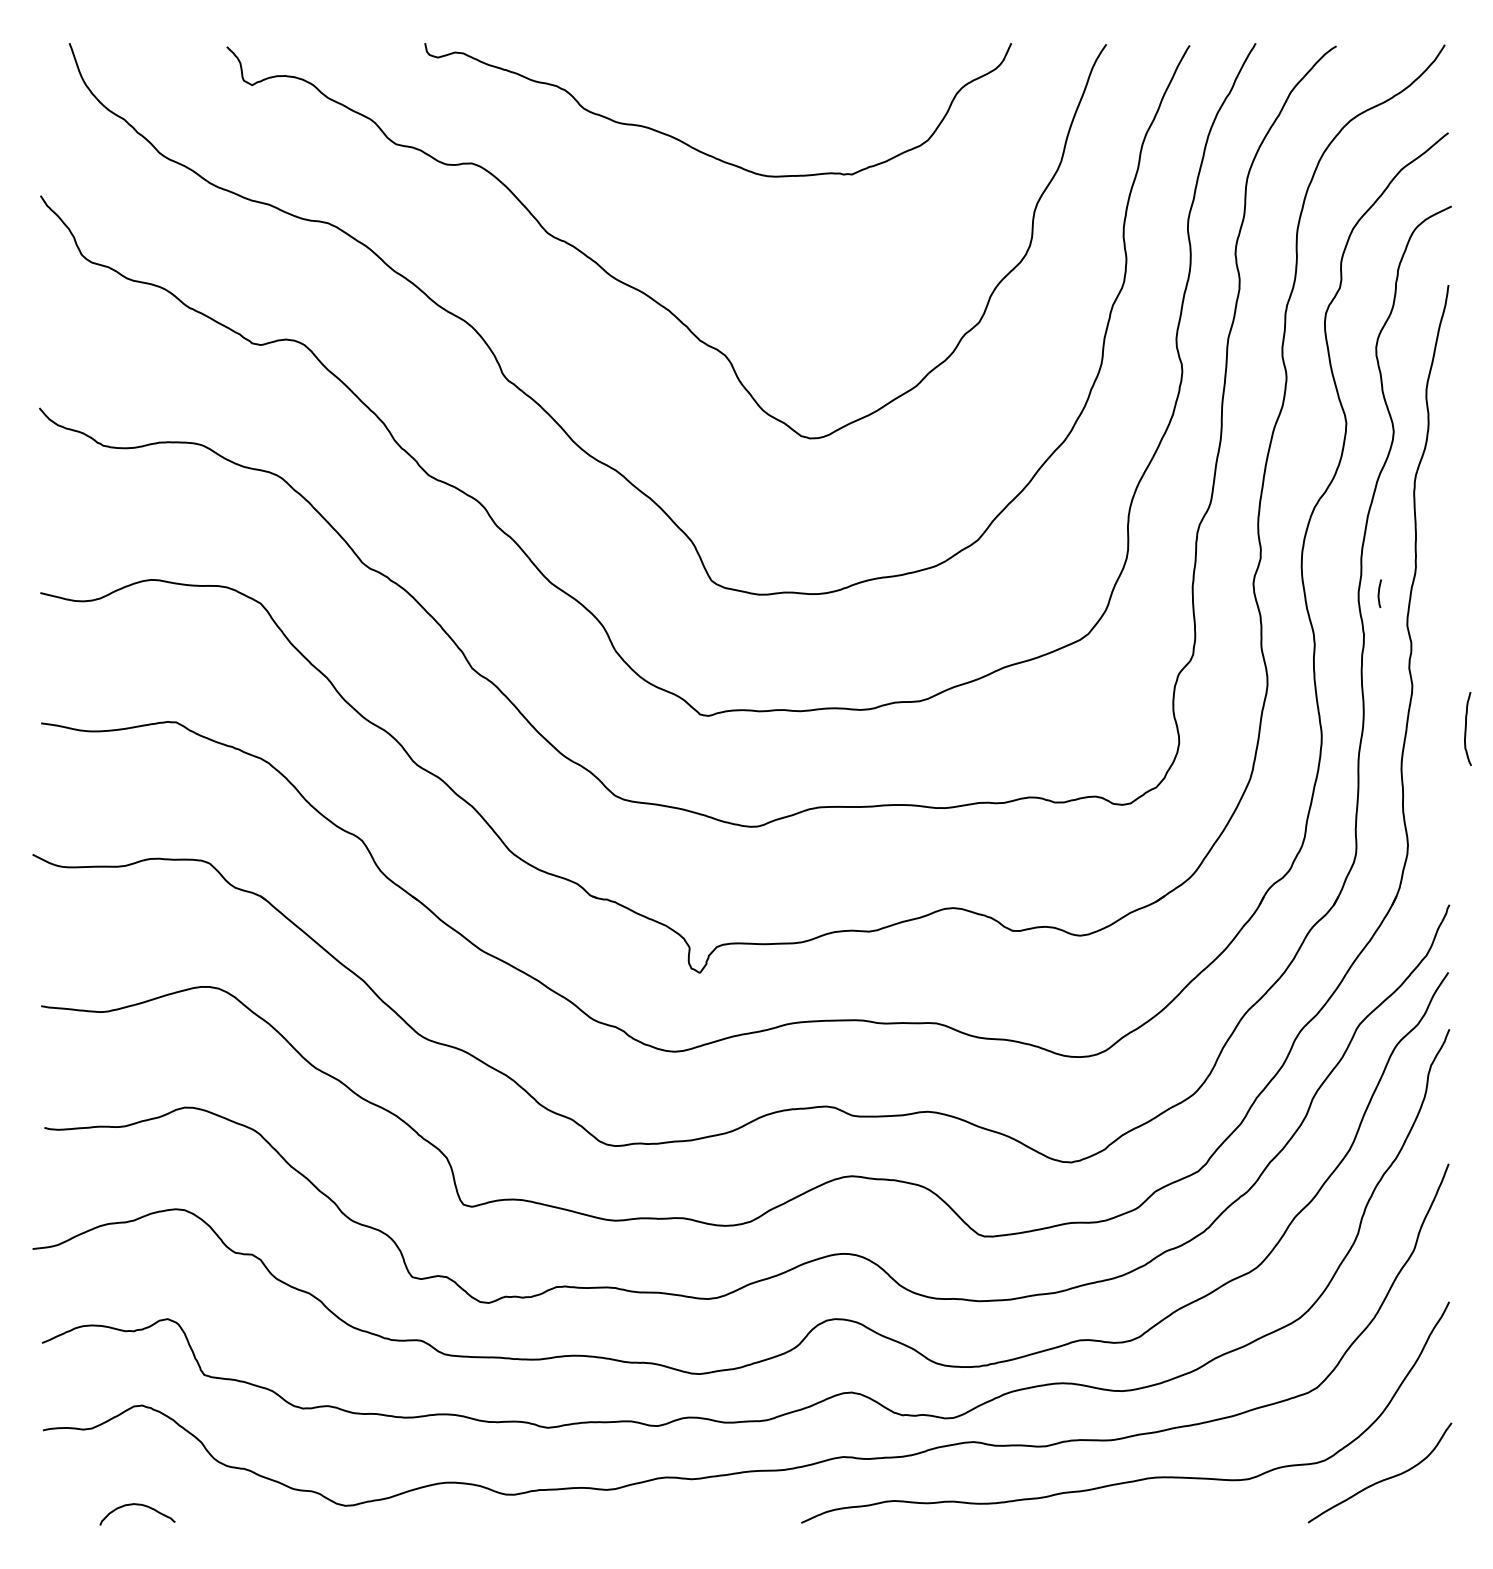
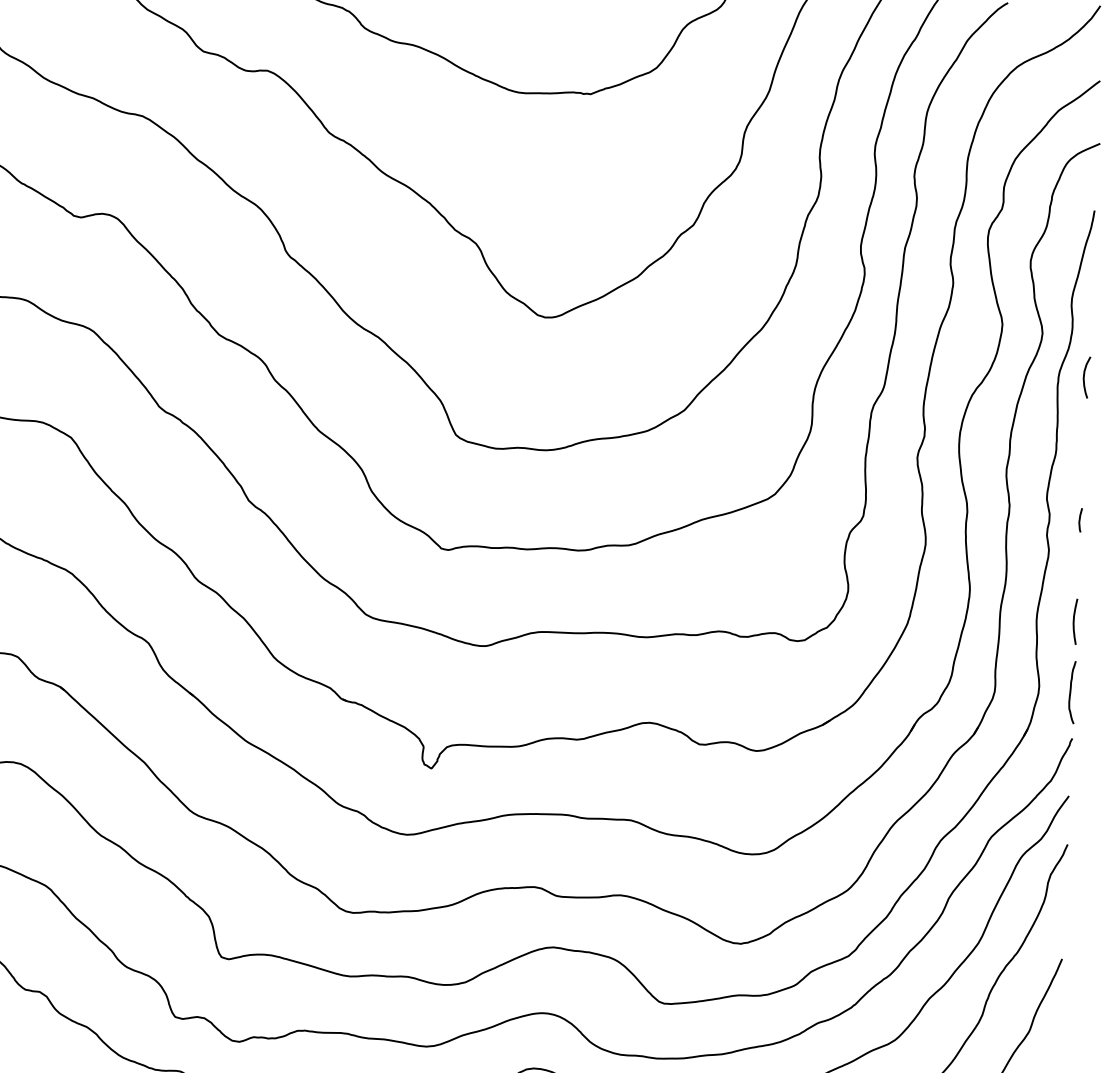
curve: (1445, 480) -> (1084, 376), added
line: (1379, 593) -> (1080, 520), moved
curve: (1466, 729) -> (1070, 692), moved
curve: (1445, 767) -> (1074, 621), added

